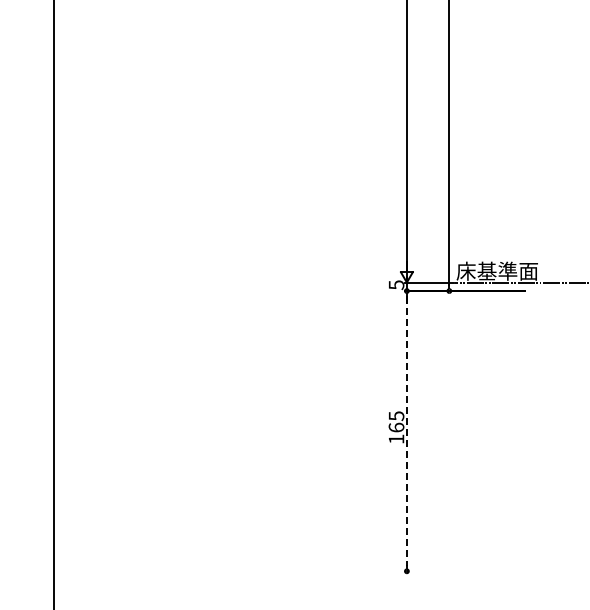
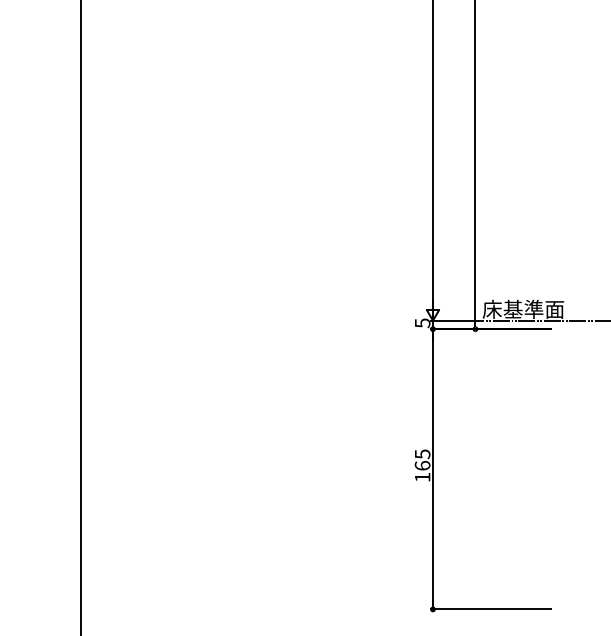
line: (406, 431) -> (432, 469), dashed -> solid
line: (464, 571) -> (490, 609), added

